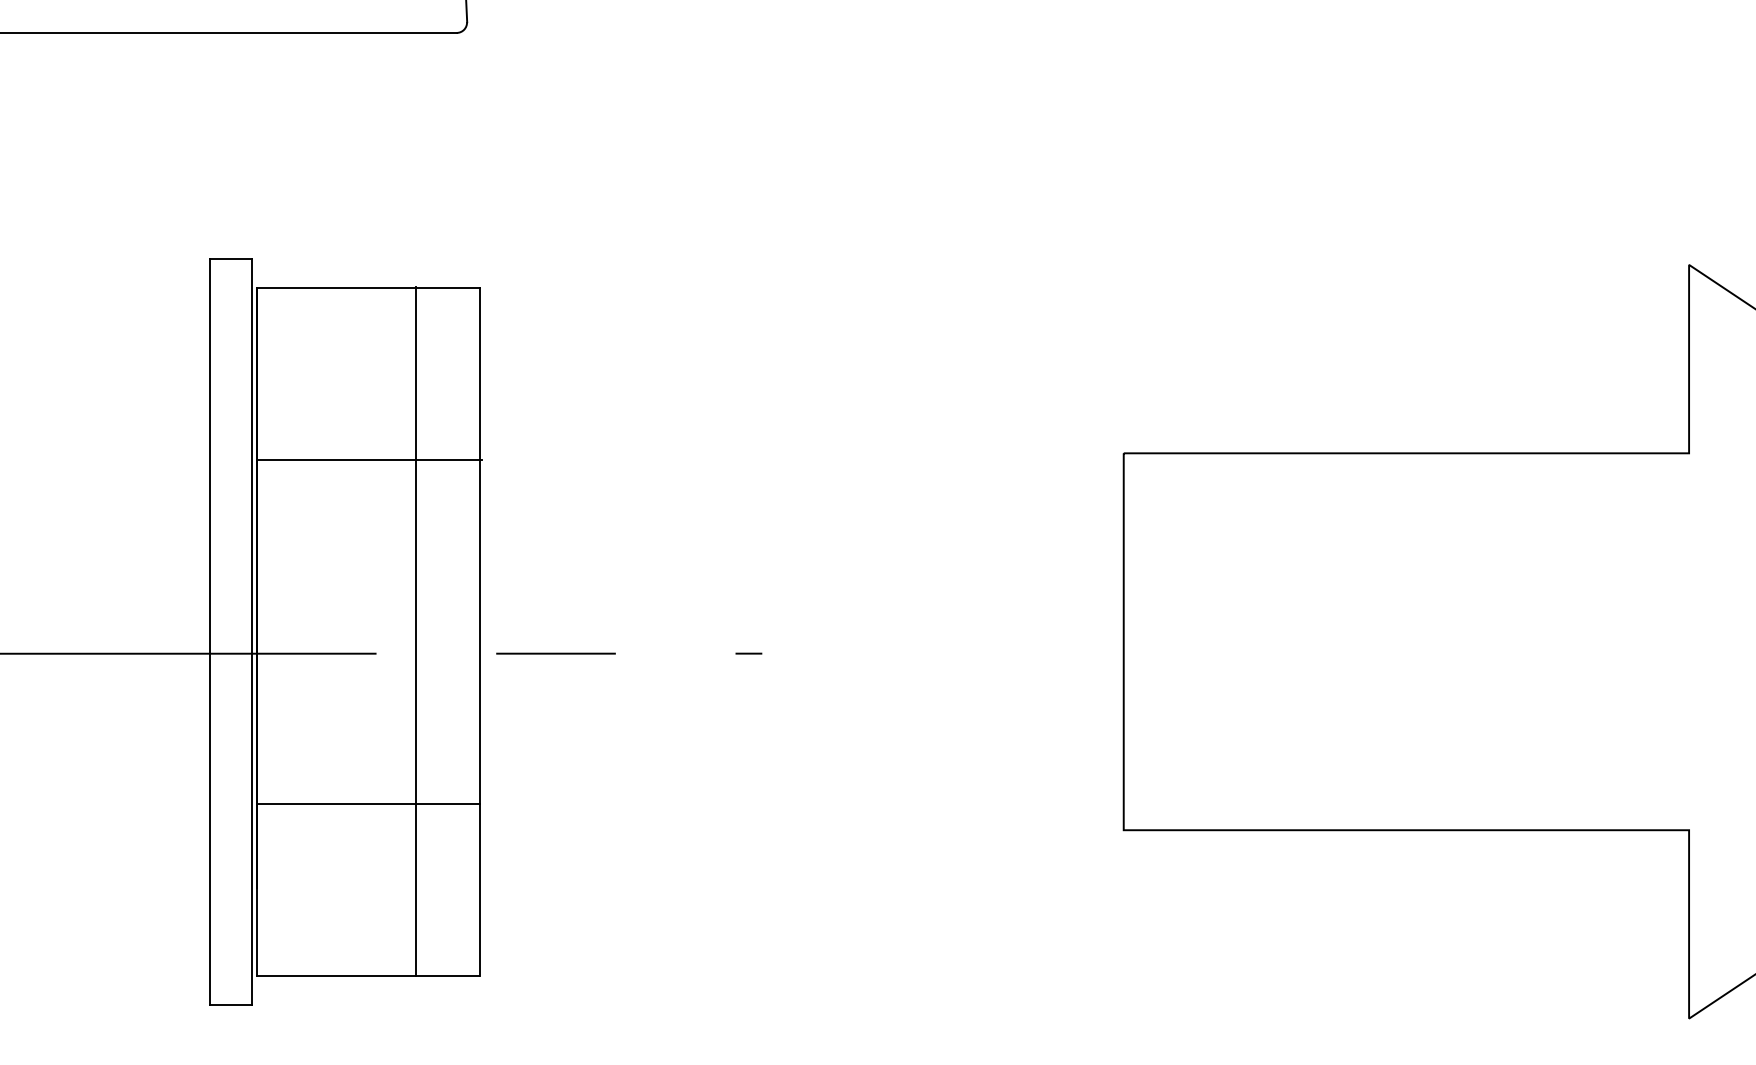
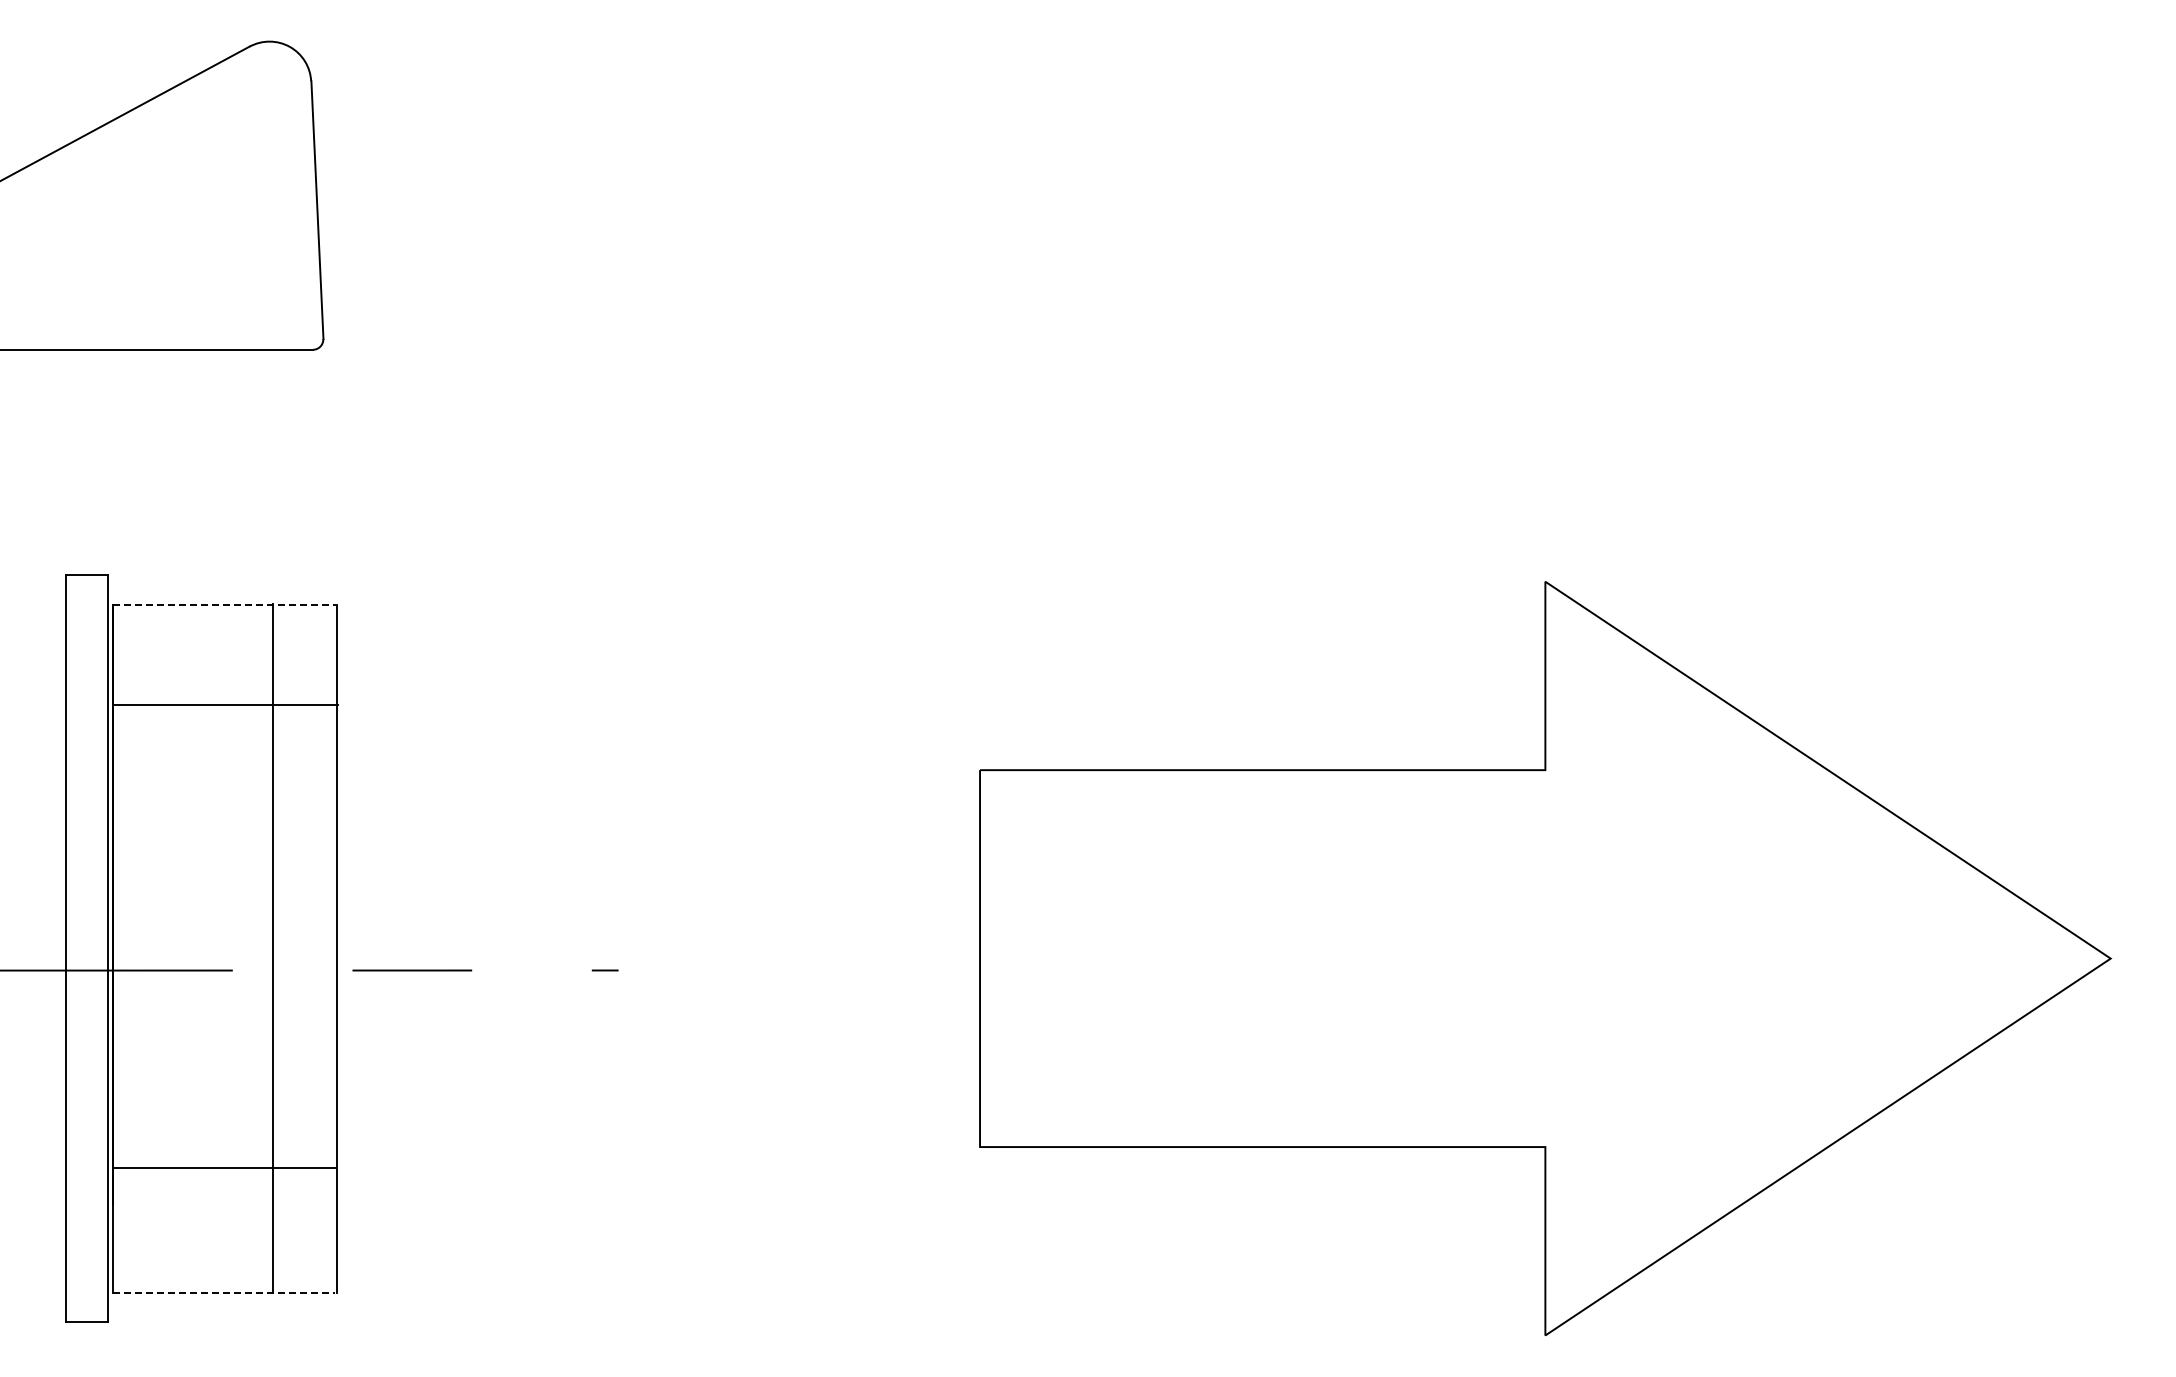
line: (368, 287) -> (224, 604), solid -> dashed
line: (368, 459) -> (224, 704), moved
line: (368, 803) -> (224, 1167), moved
line: (368, 976) -> (224, 1293), solid -> dashed

